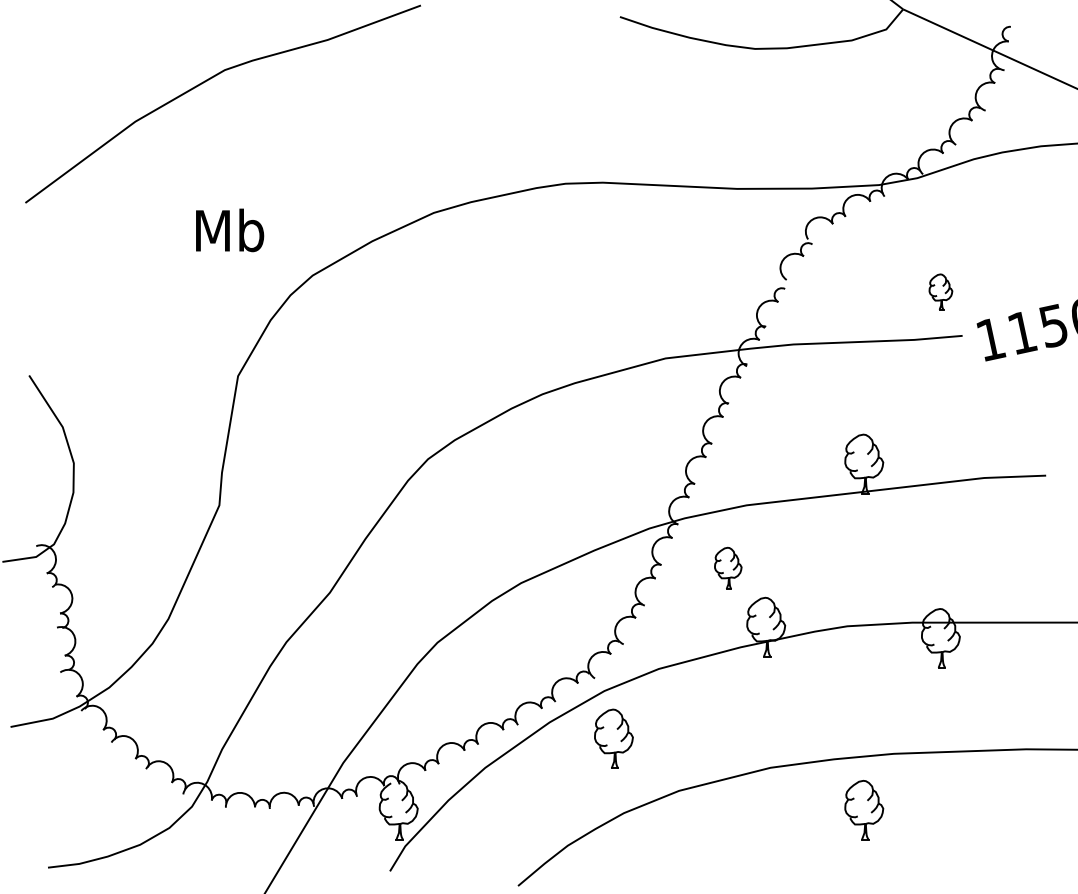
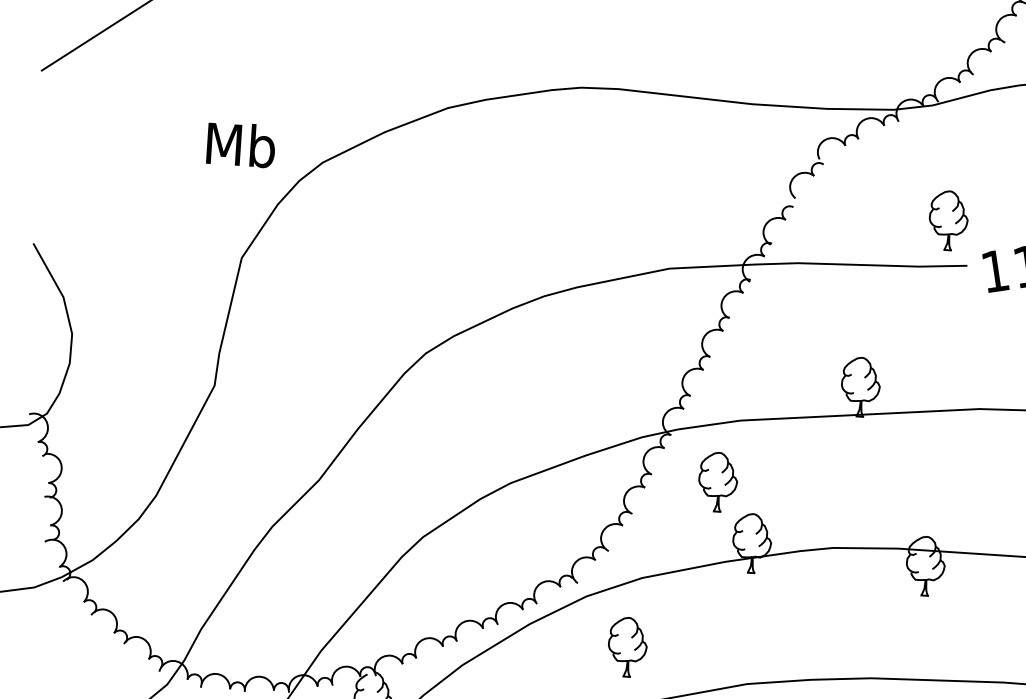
text: (230, 230) -> (241, 145), moved
part: (940, 291) -> (948, 220), size x1.67
part: (728, 568) -> (718, 482), size x1.43
part: (613, 738) -> (627, 646), moved

